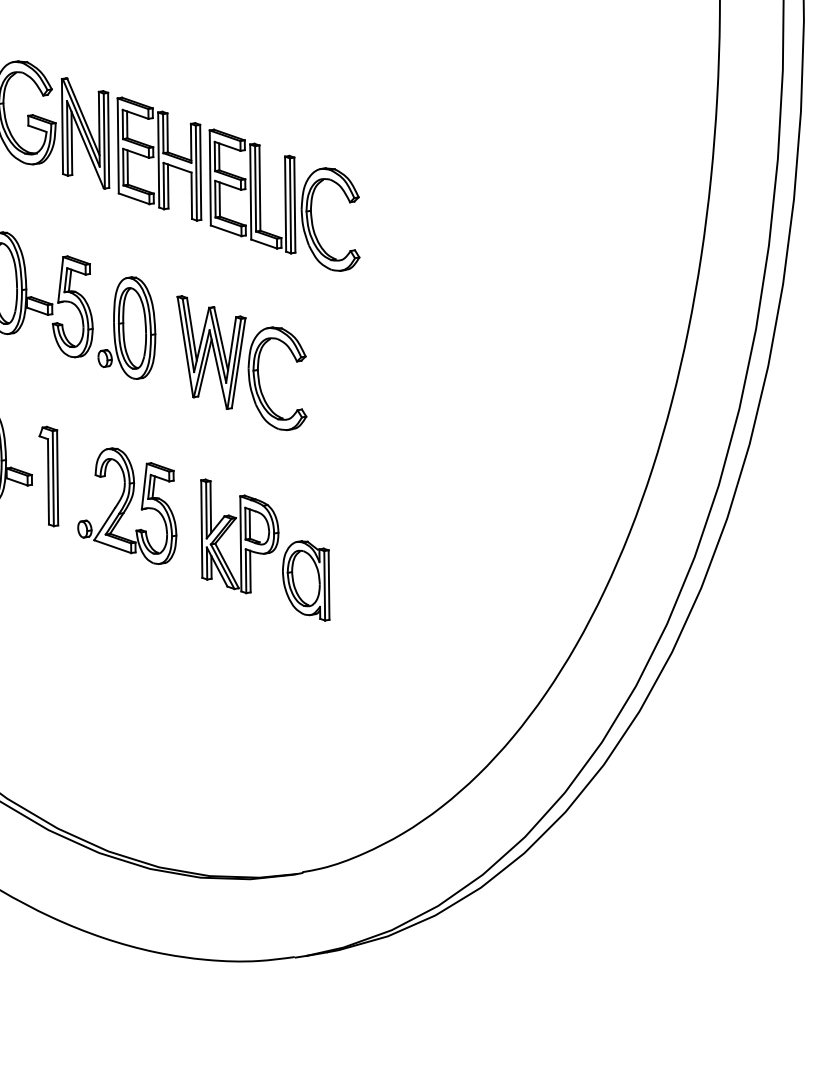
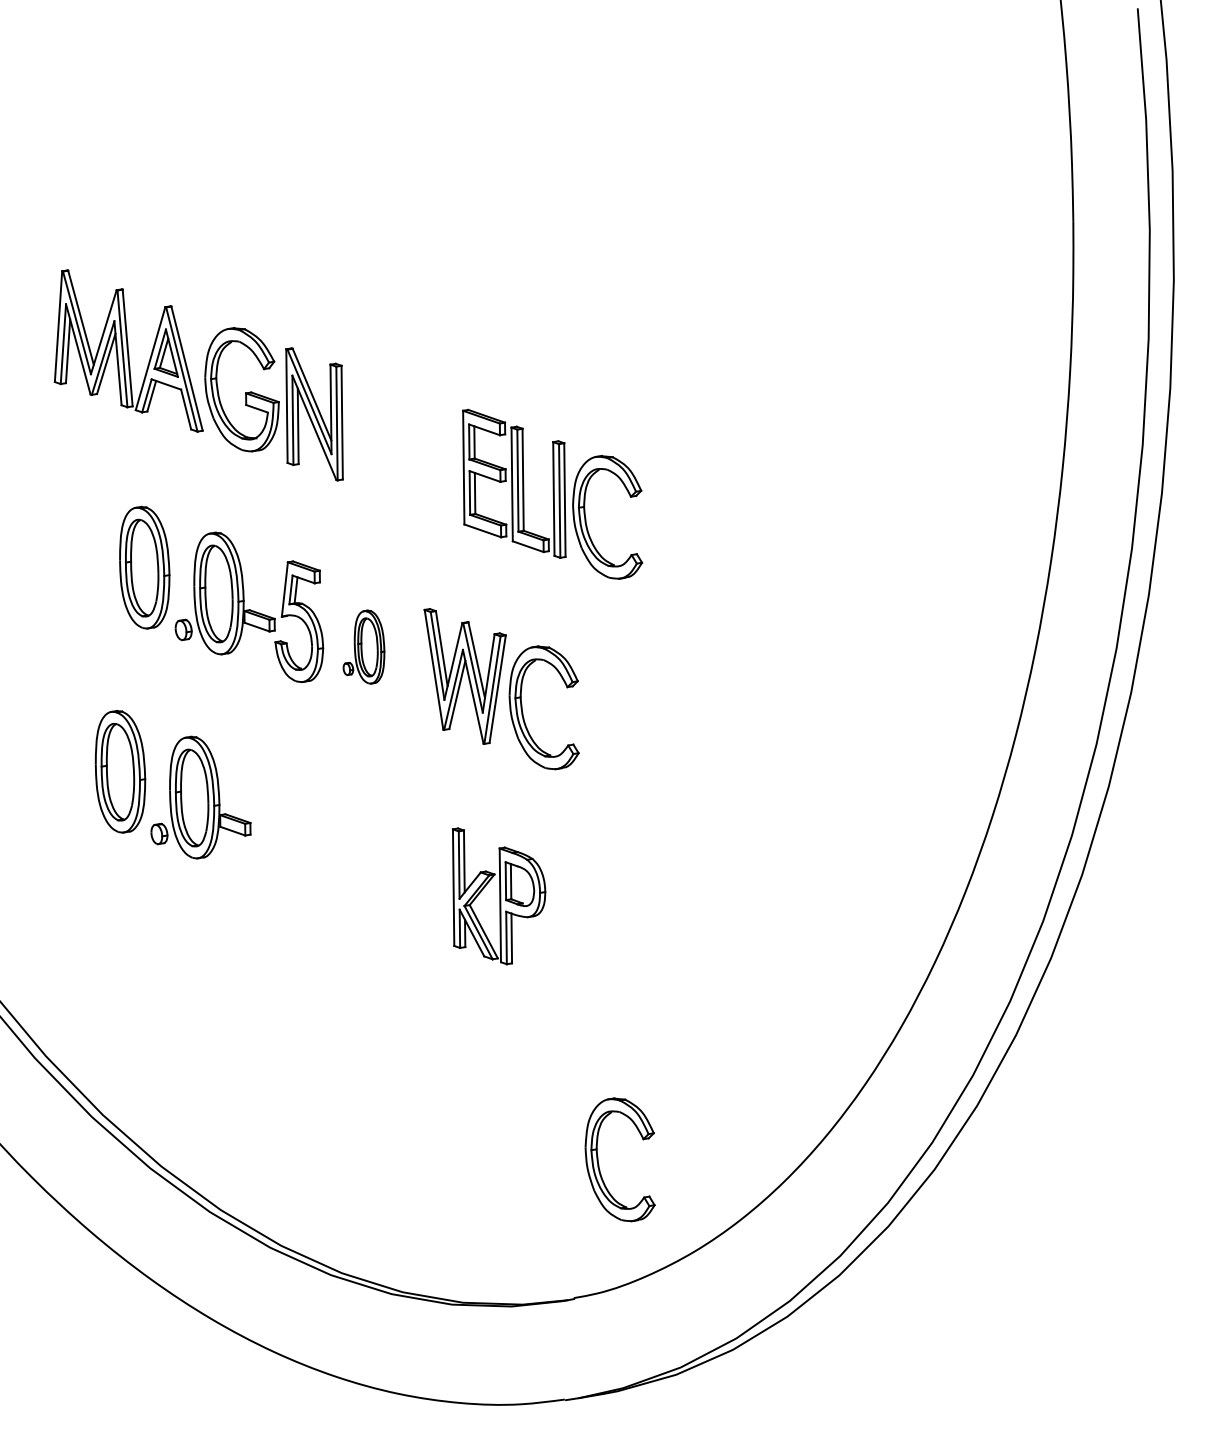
part: (159, 158) -> (402, 444), removed
part: (126, 327) -> (363, 646), size x0.6
part: (48, 476) -> (270, 824), removed
part: (127, 506) -> (364, 860), removed
part: (306, 580) -> (578, 949), removed
part: (323, 760) -> (599, 1164), added

